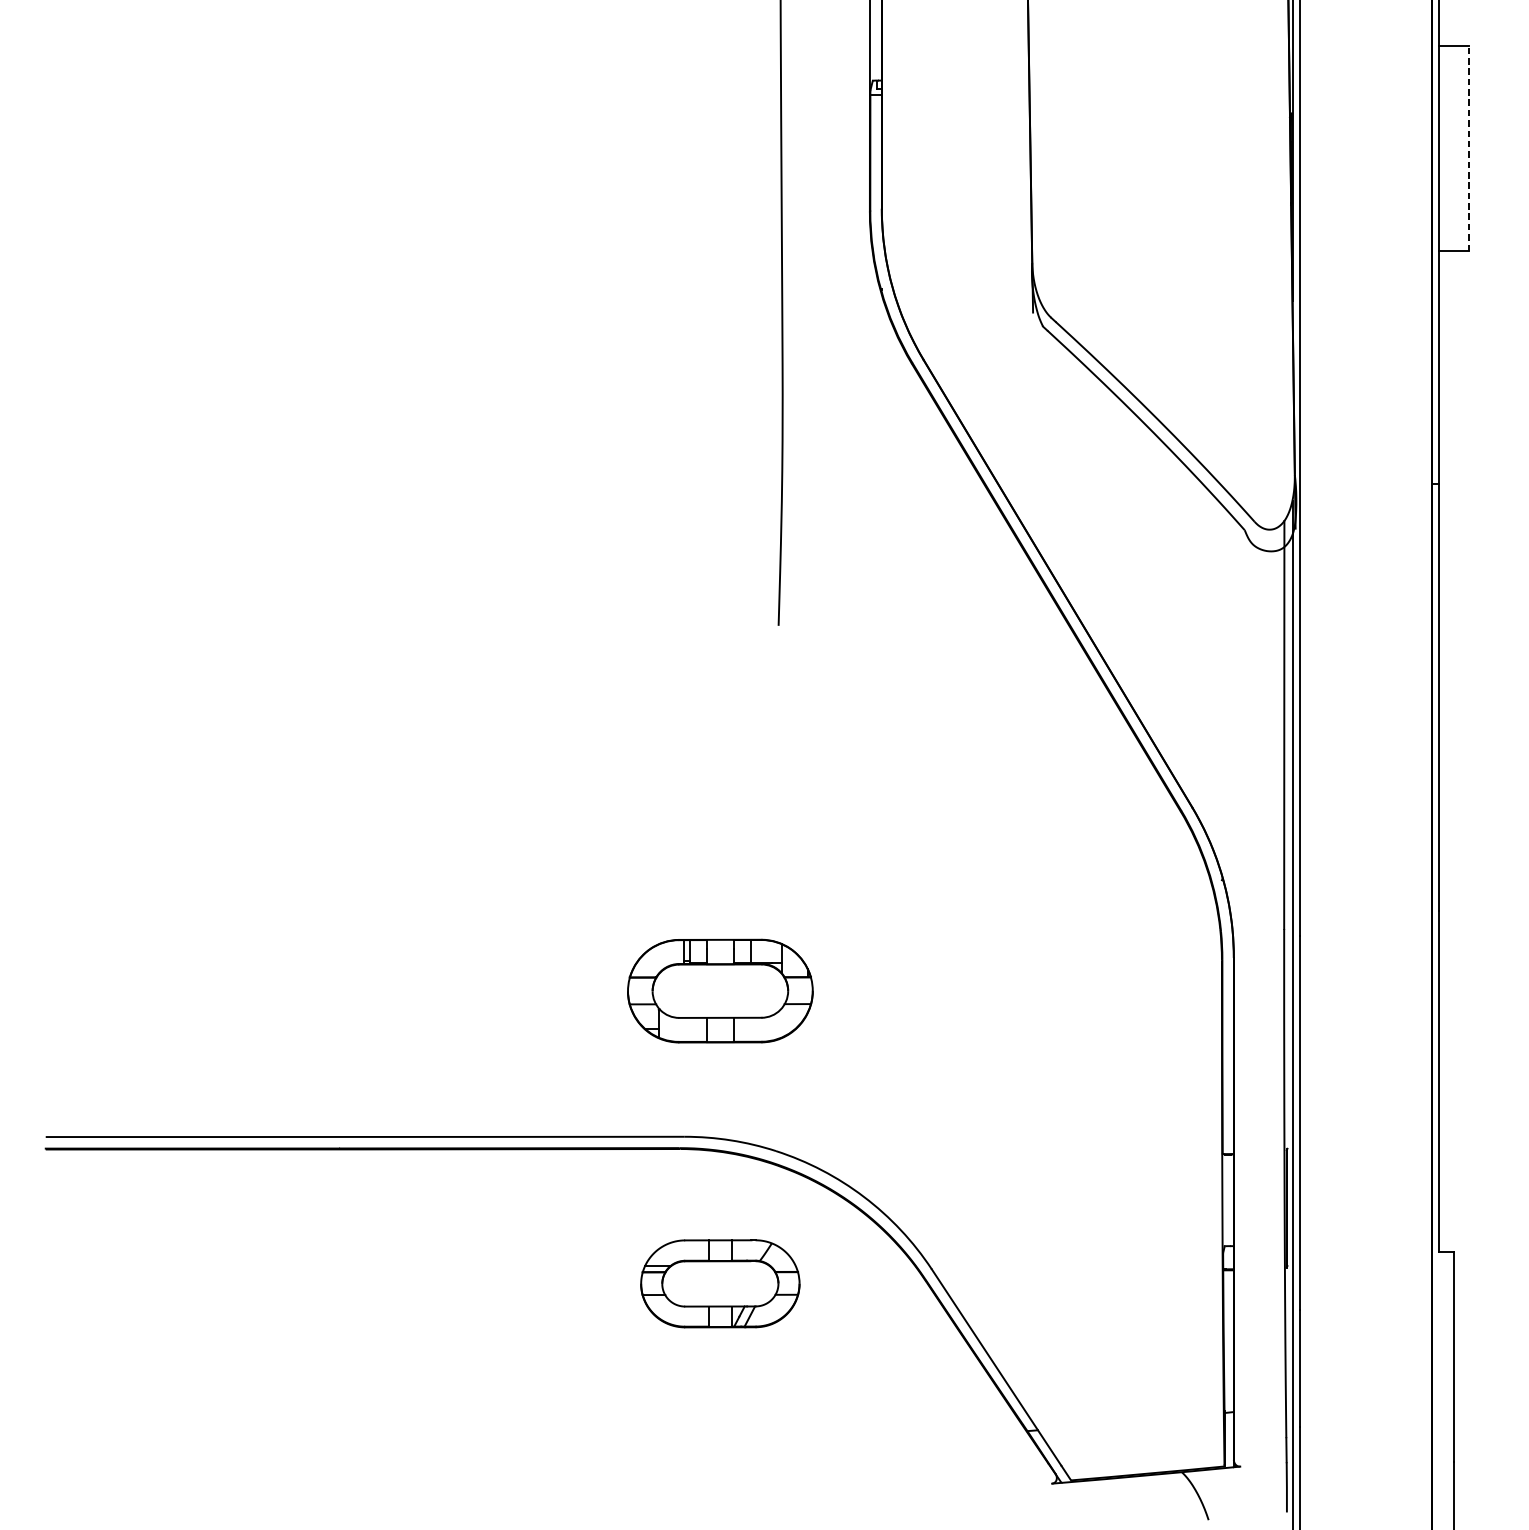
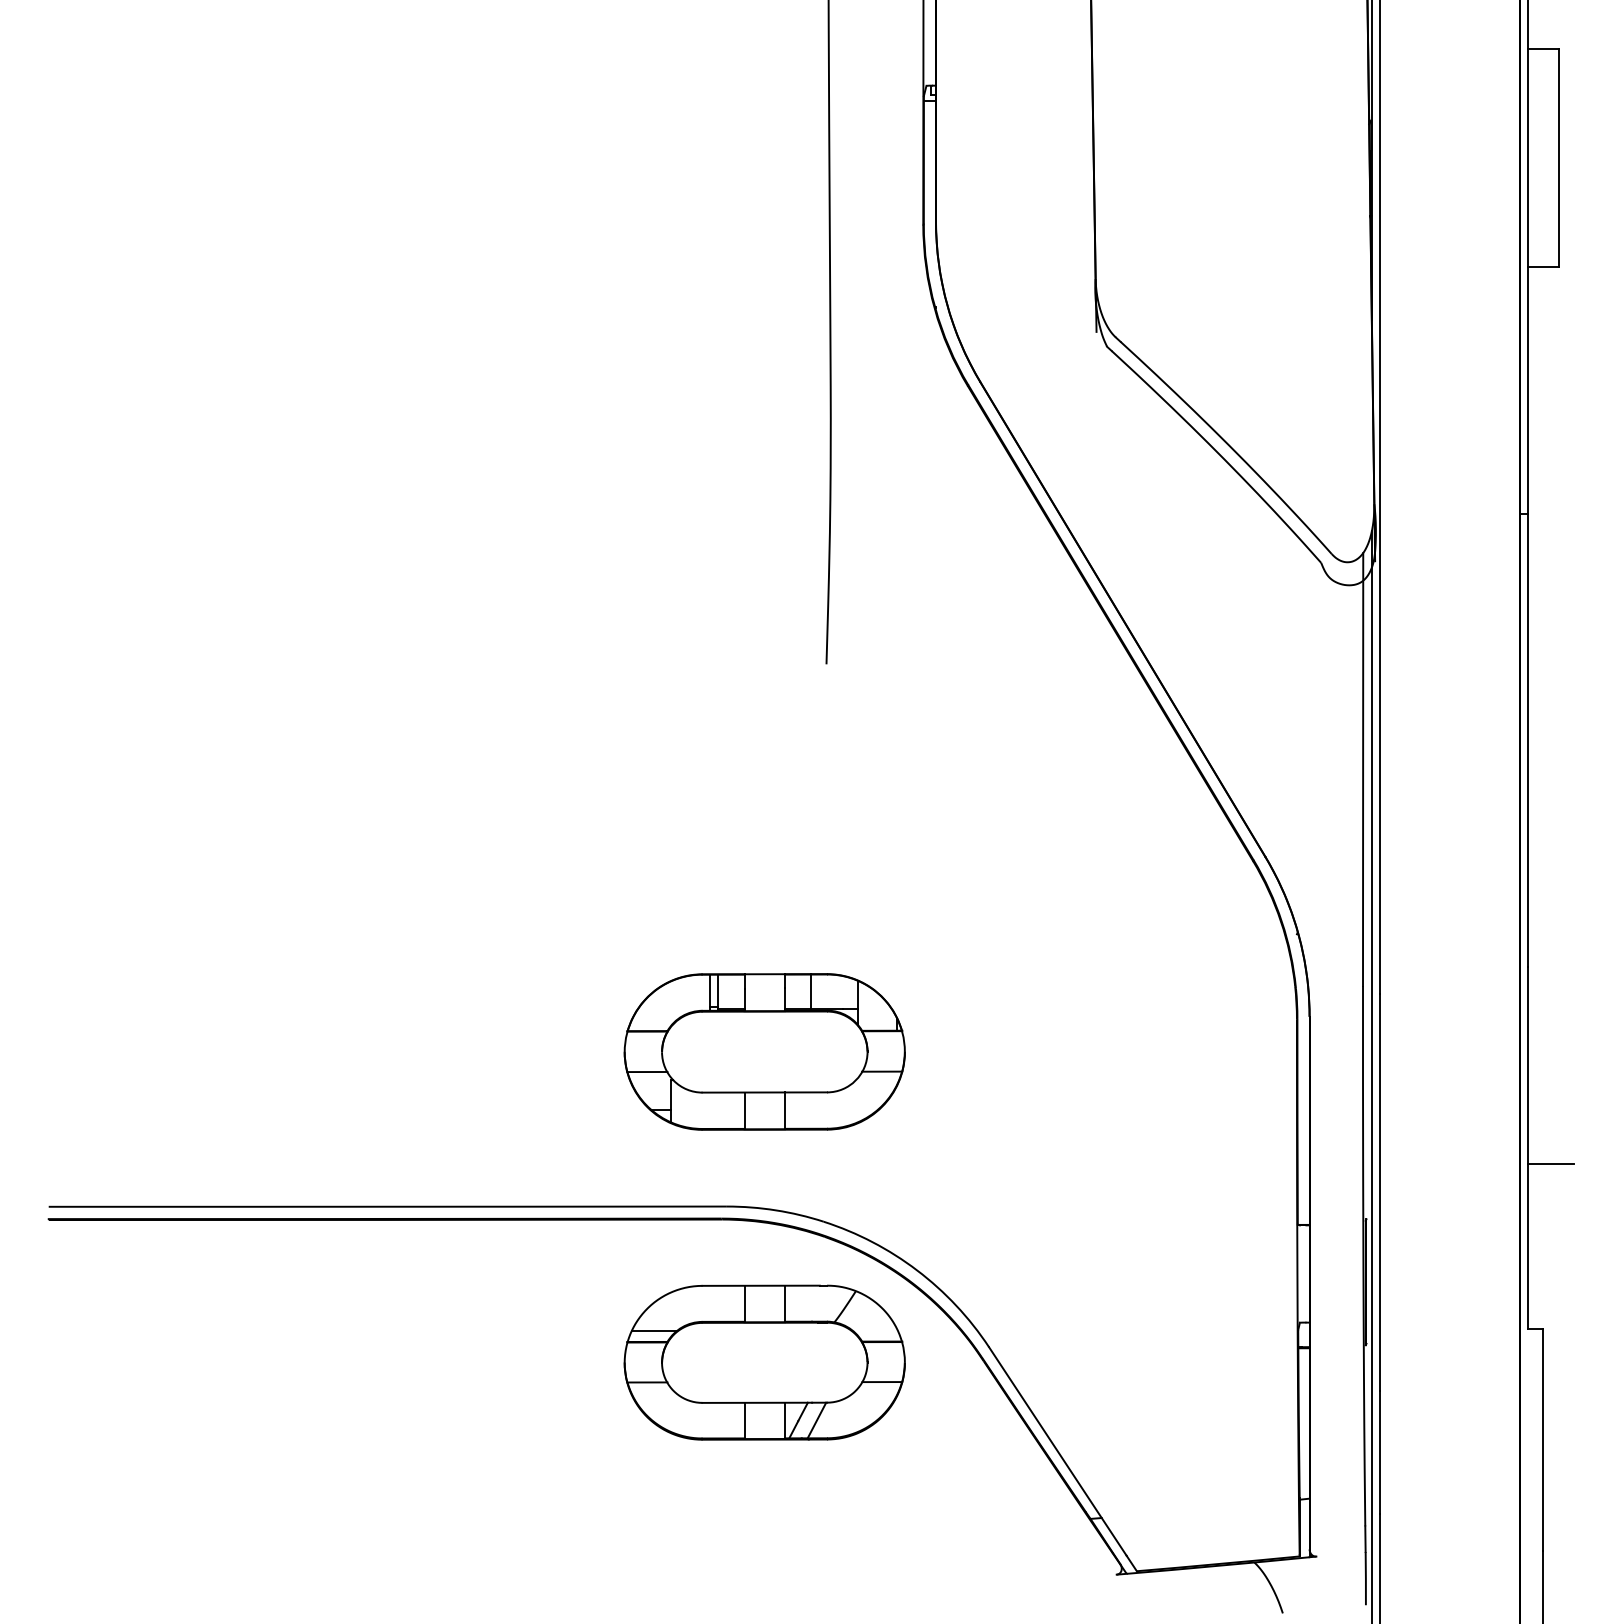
line: (1468, 148) -> (1558, 157), dashed -> solid
part: (720, 990) -> (764, 1051), size x1.43
line: (1460, 1097) -> (1550, 1164), added
part: (720, 1283) -> (764, 1362), size x1.67

